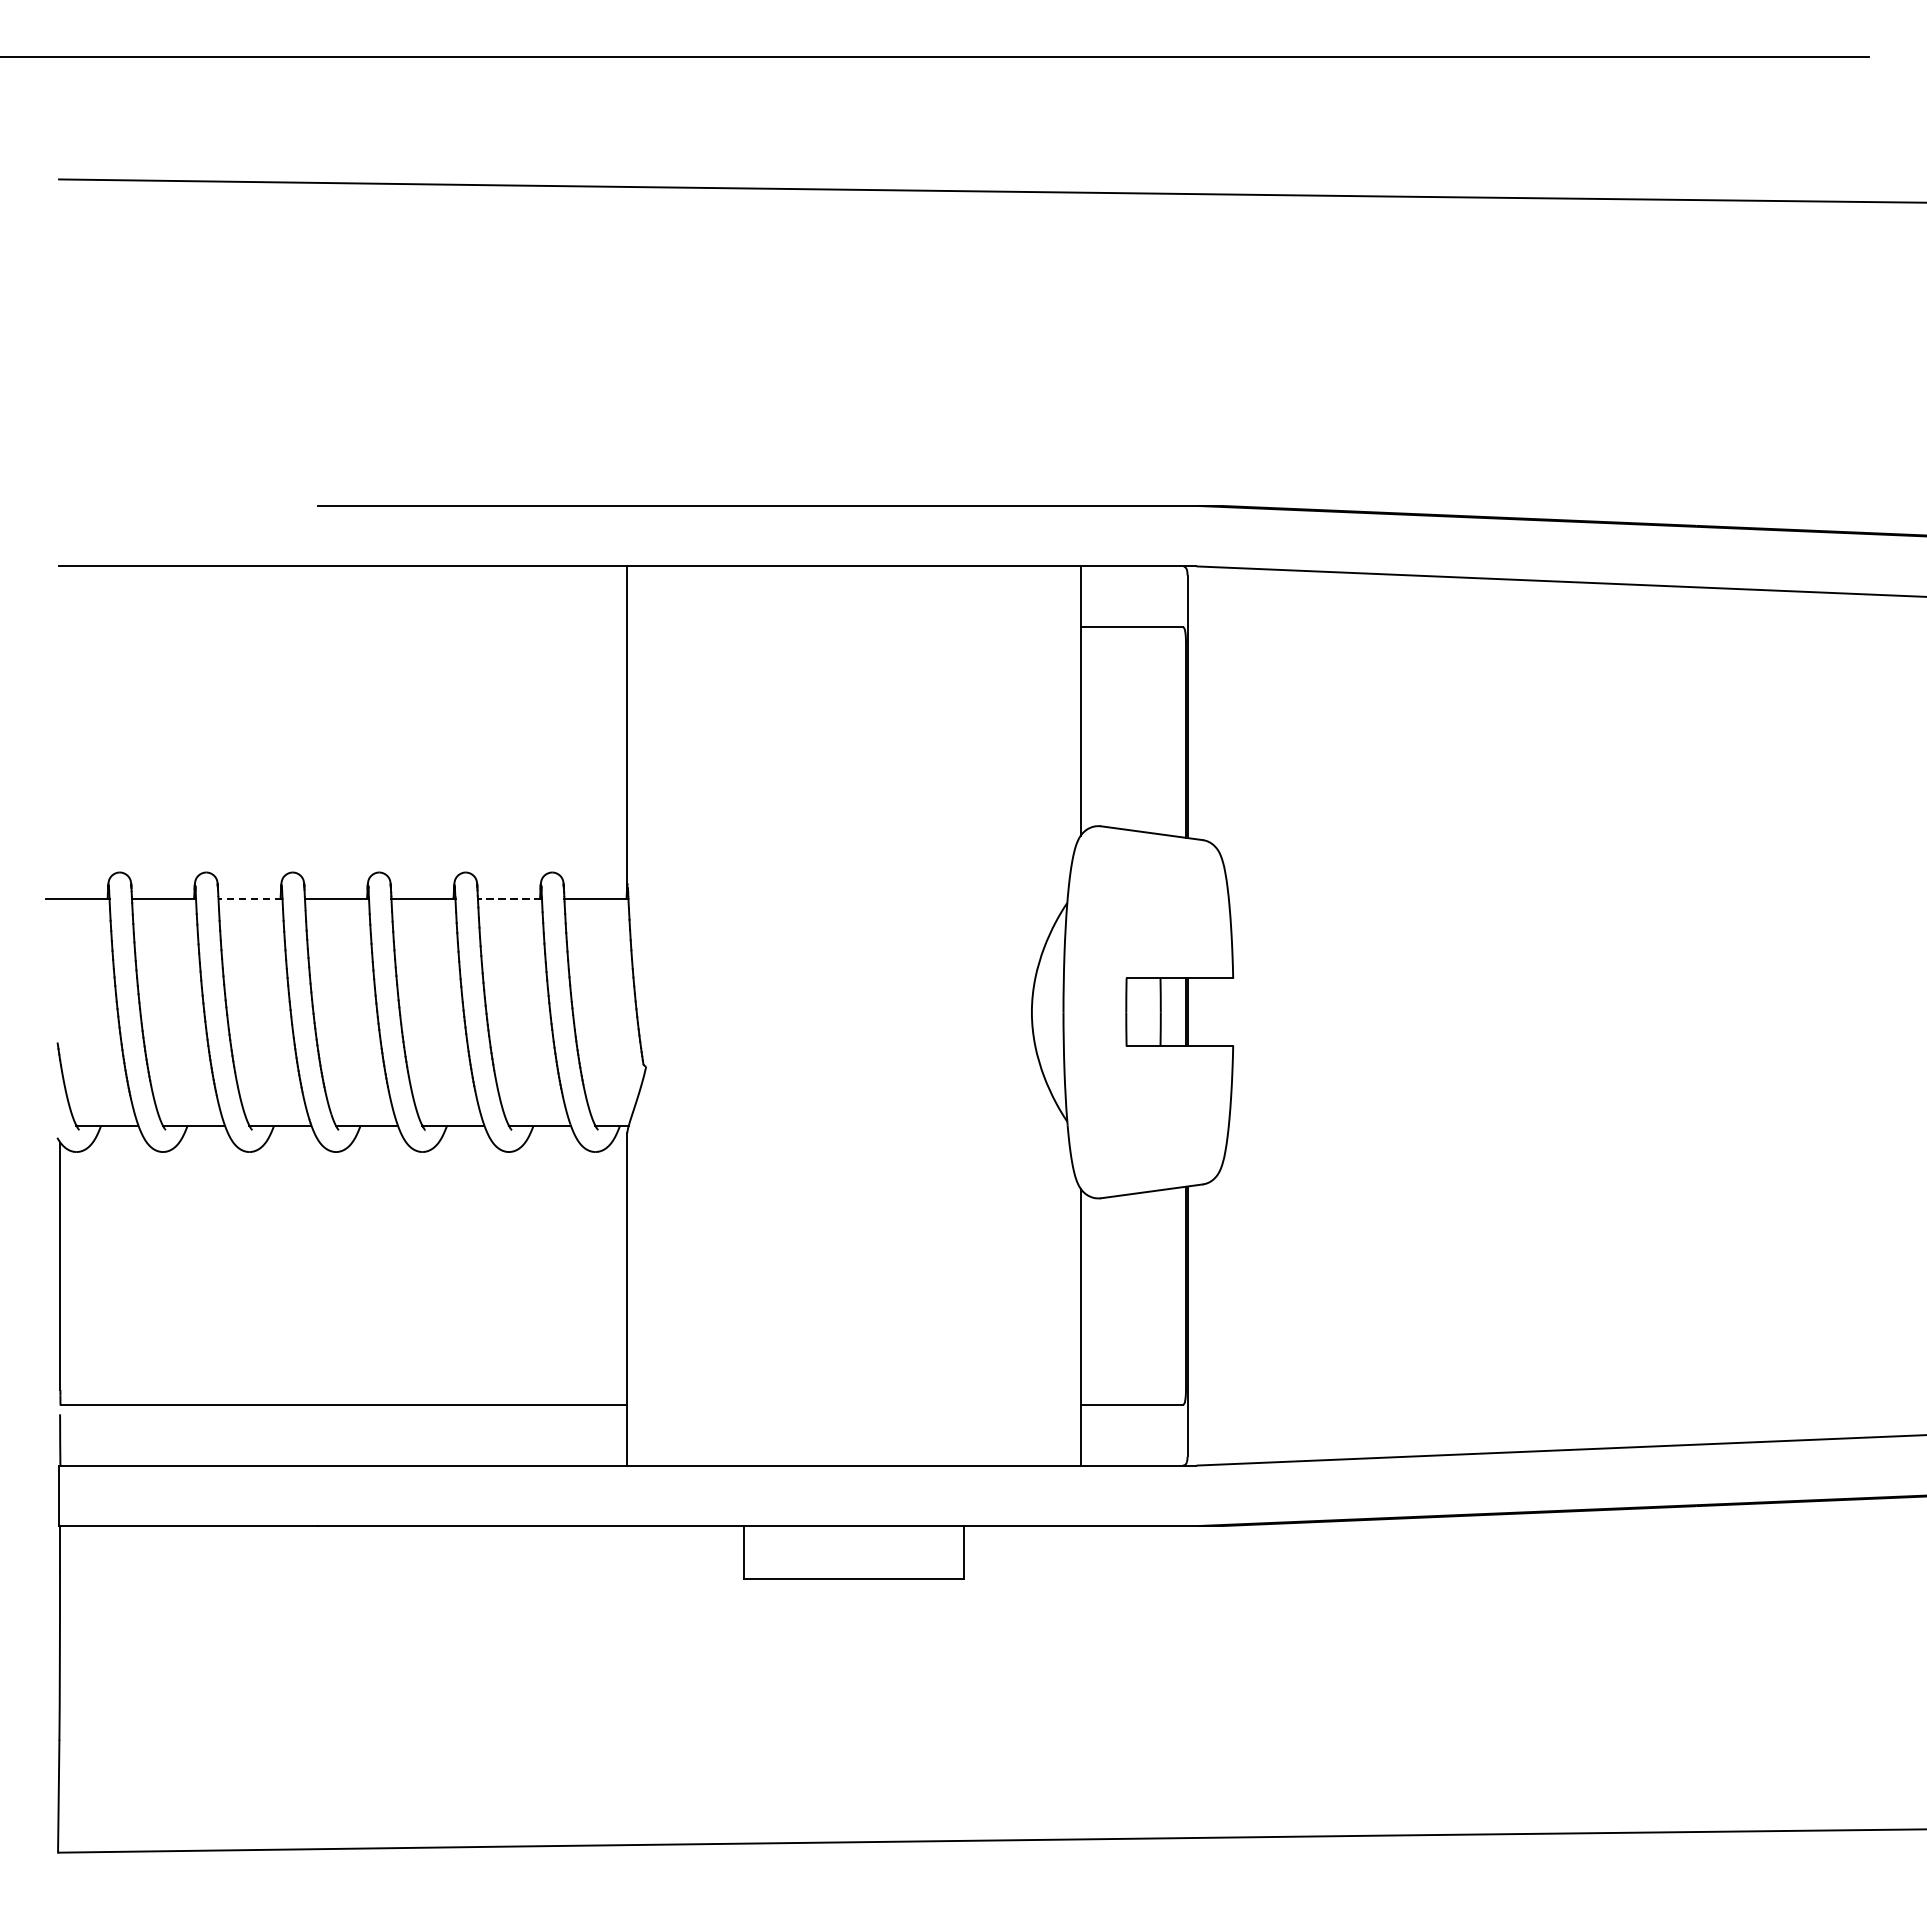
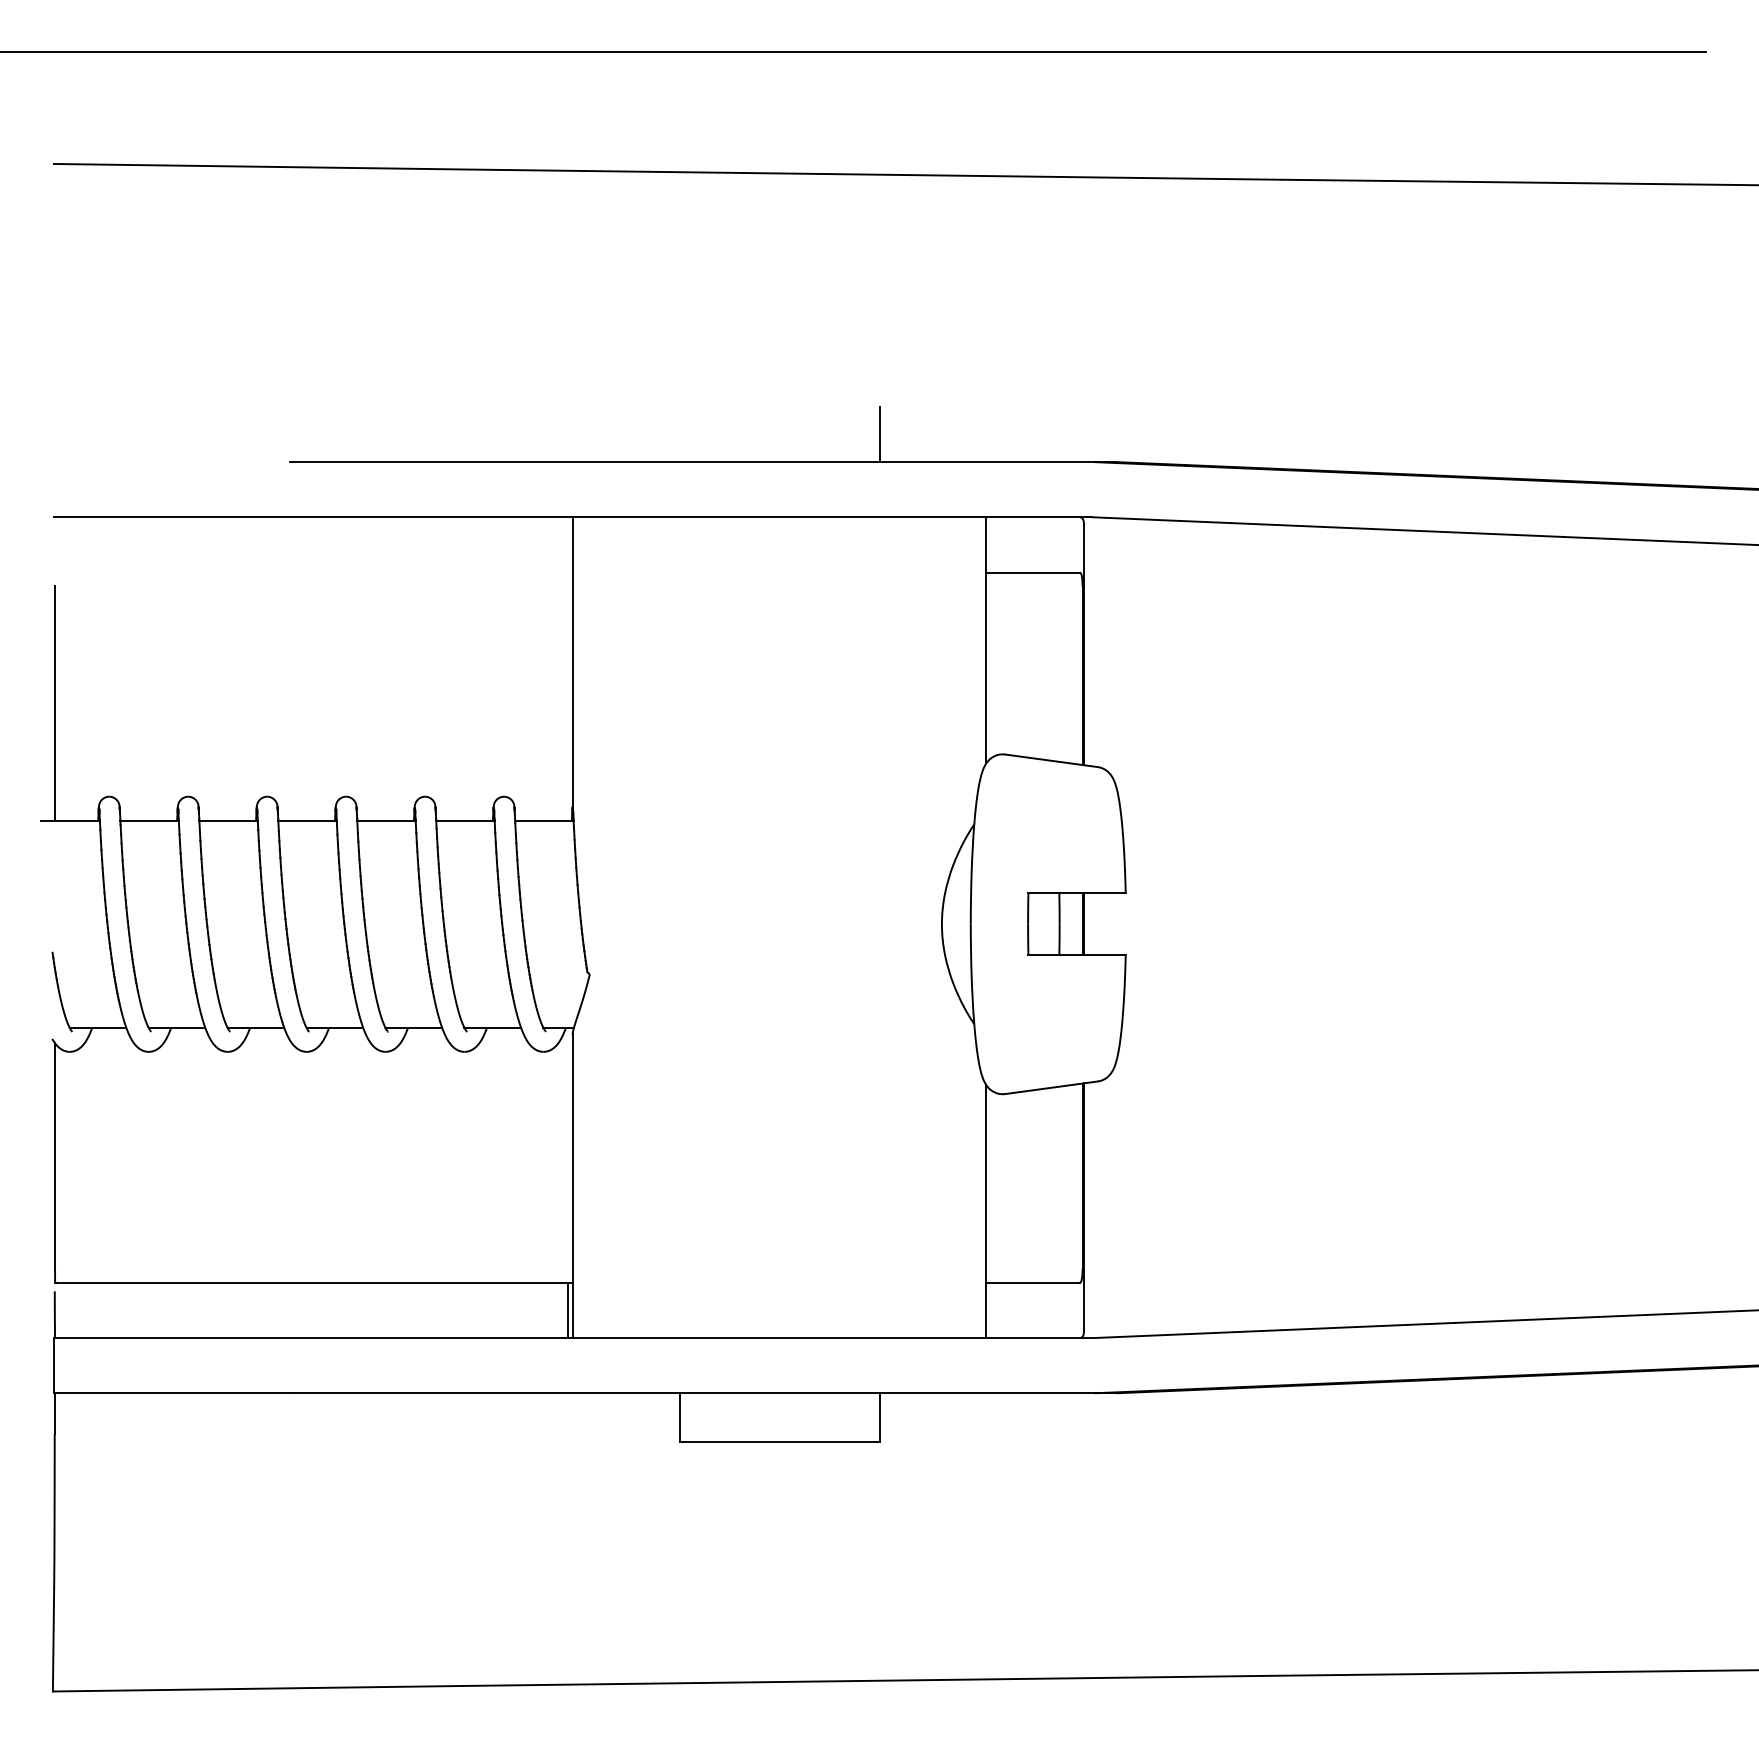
line: (963, 475) -> (879, 434), added
line: (60, 770) -> (55, 703), added
line: (250, 898) -> (228, 820), dashed -> solid
line: (508, 898) -> (464, 820), dashed -> solid
line: (621, 1435) -> (567, 1310), added

